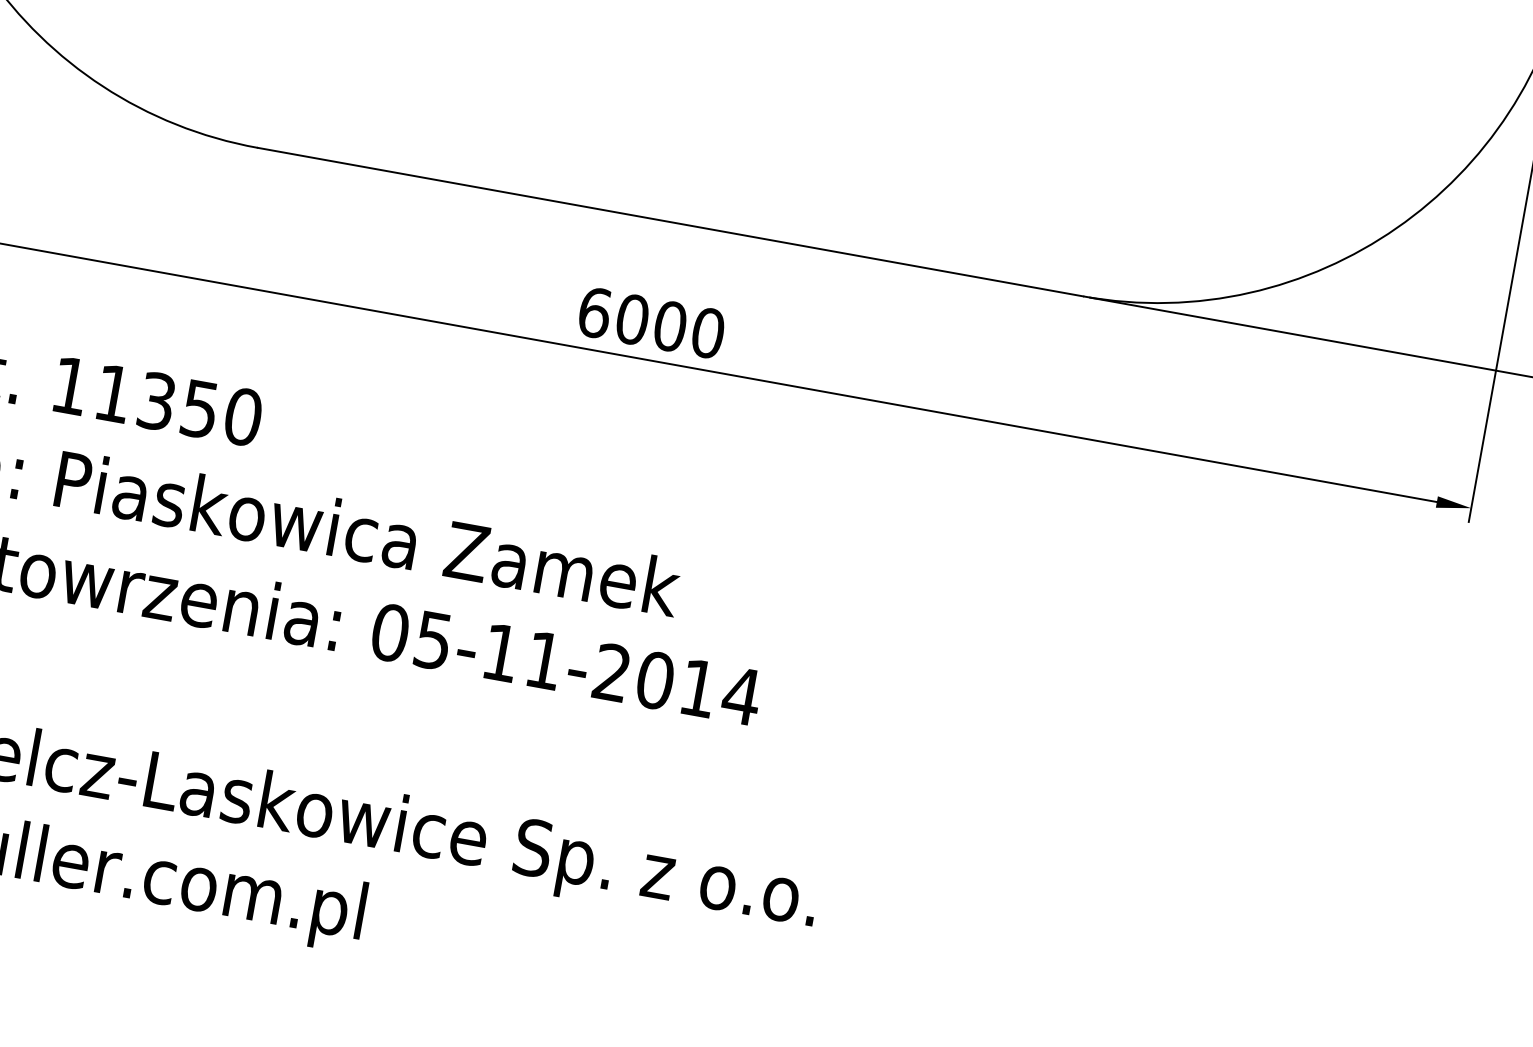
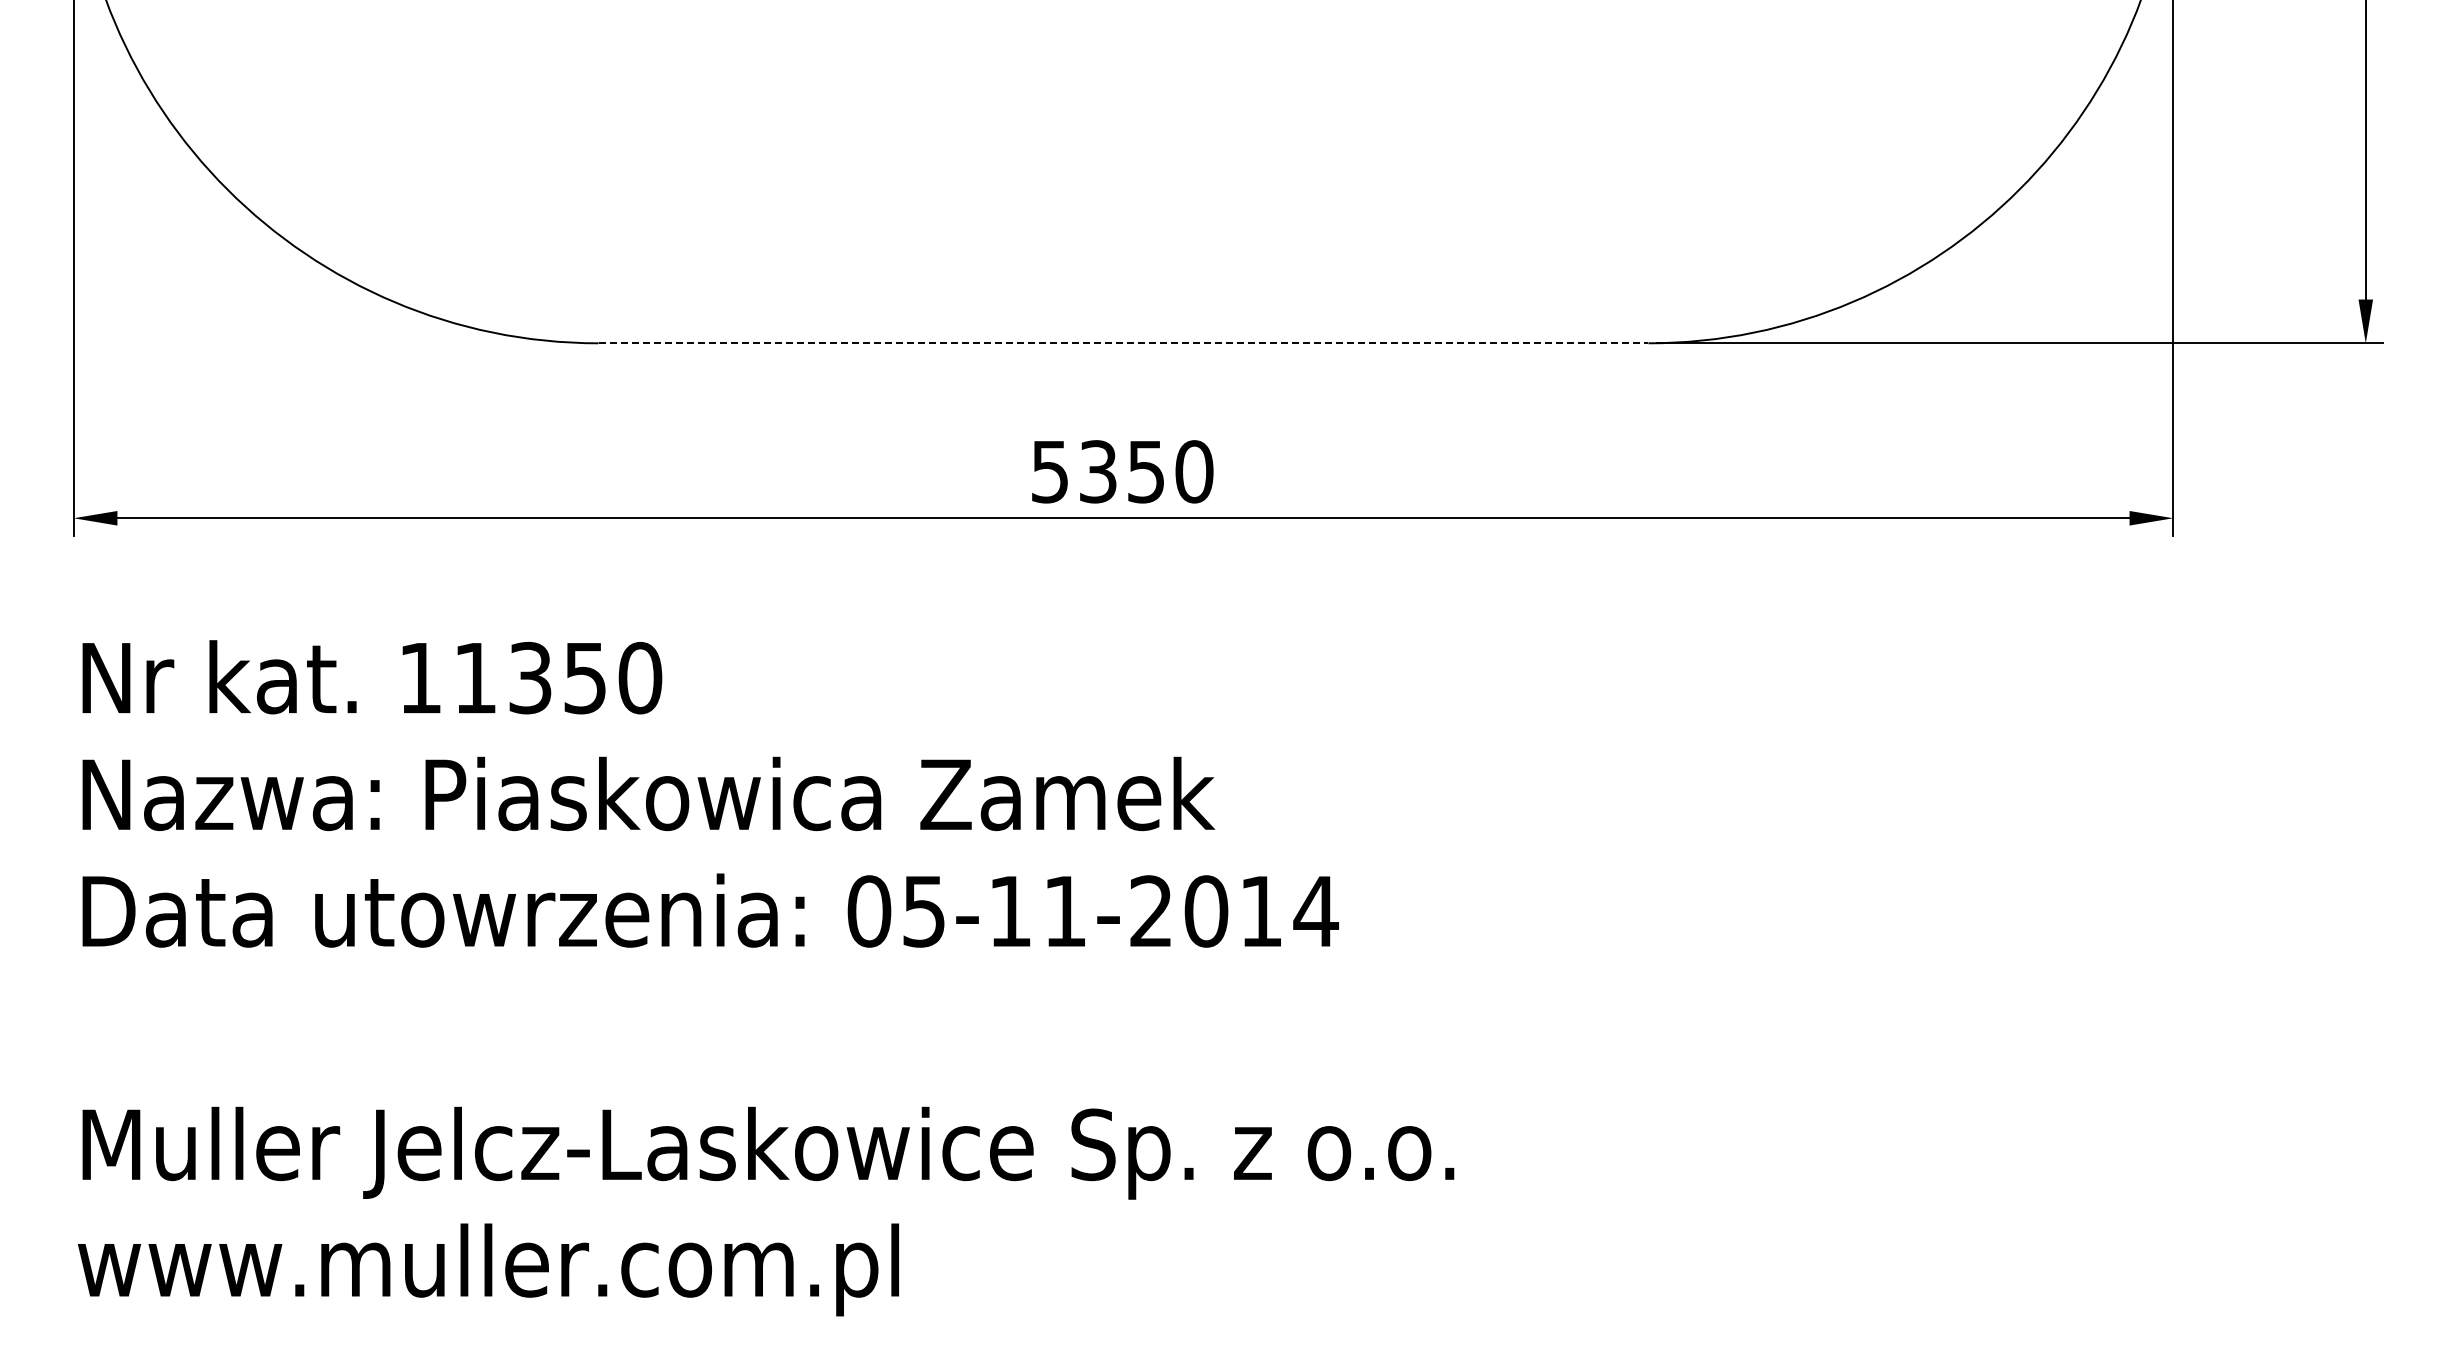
line: (670, 222) -> (1123, 343), solid -> dashed
text: (632, 319) -> (1098, 471), 6000 -> 5350

